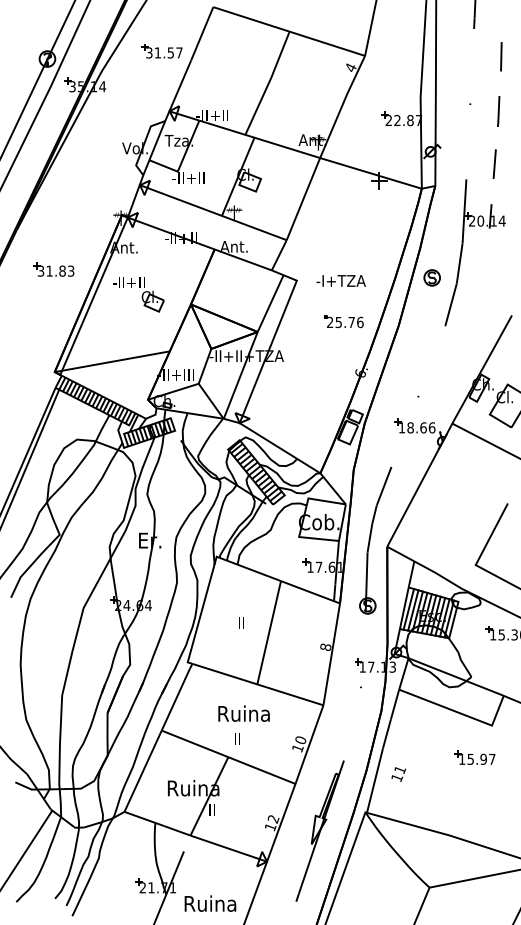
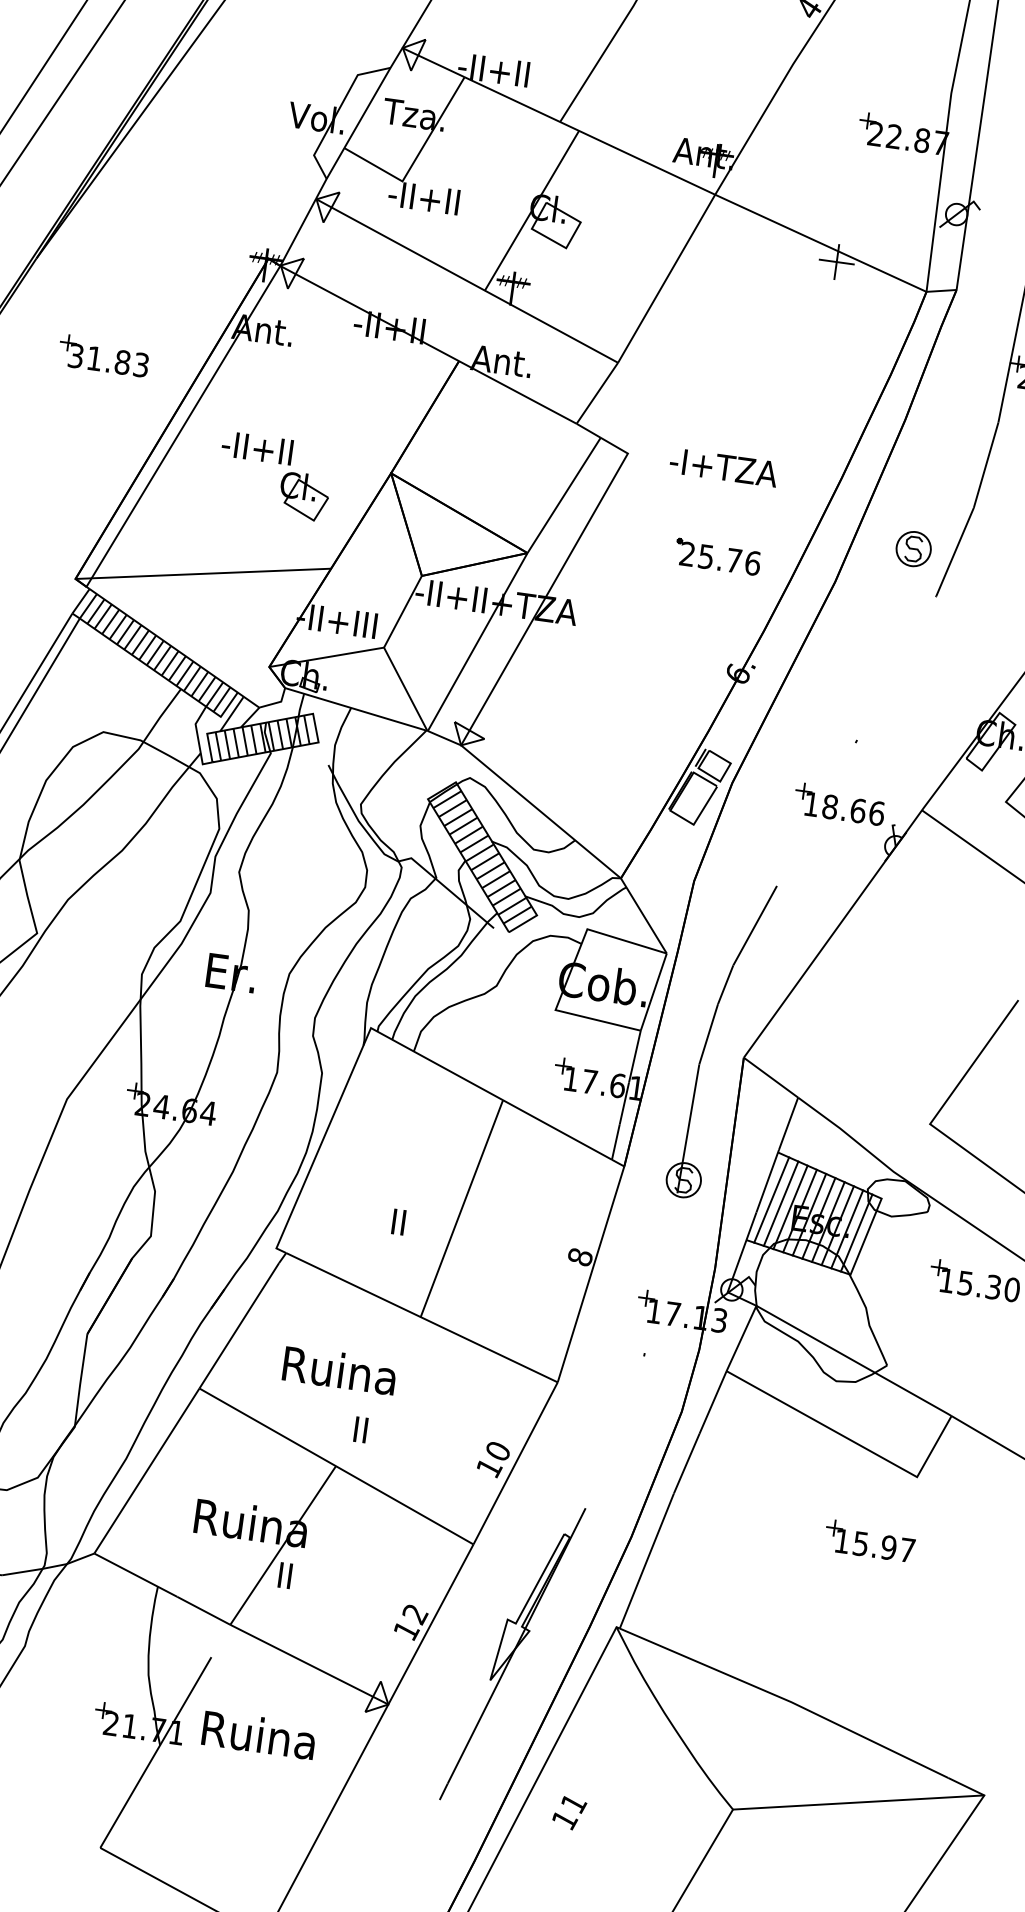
part: (431, 277) -> (912, 547), moved
part: (138, 294) -> (274, 477), moved
text: (241, 622) -> (398, 1221), moved
text: (243, 713) -> (338, 1369), moved
text: (398, 774) -> (568, 1812), moved
text: (210, 903) -> (259, 1734), moved

